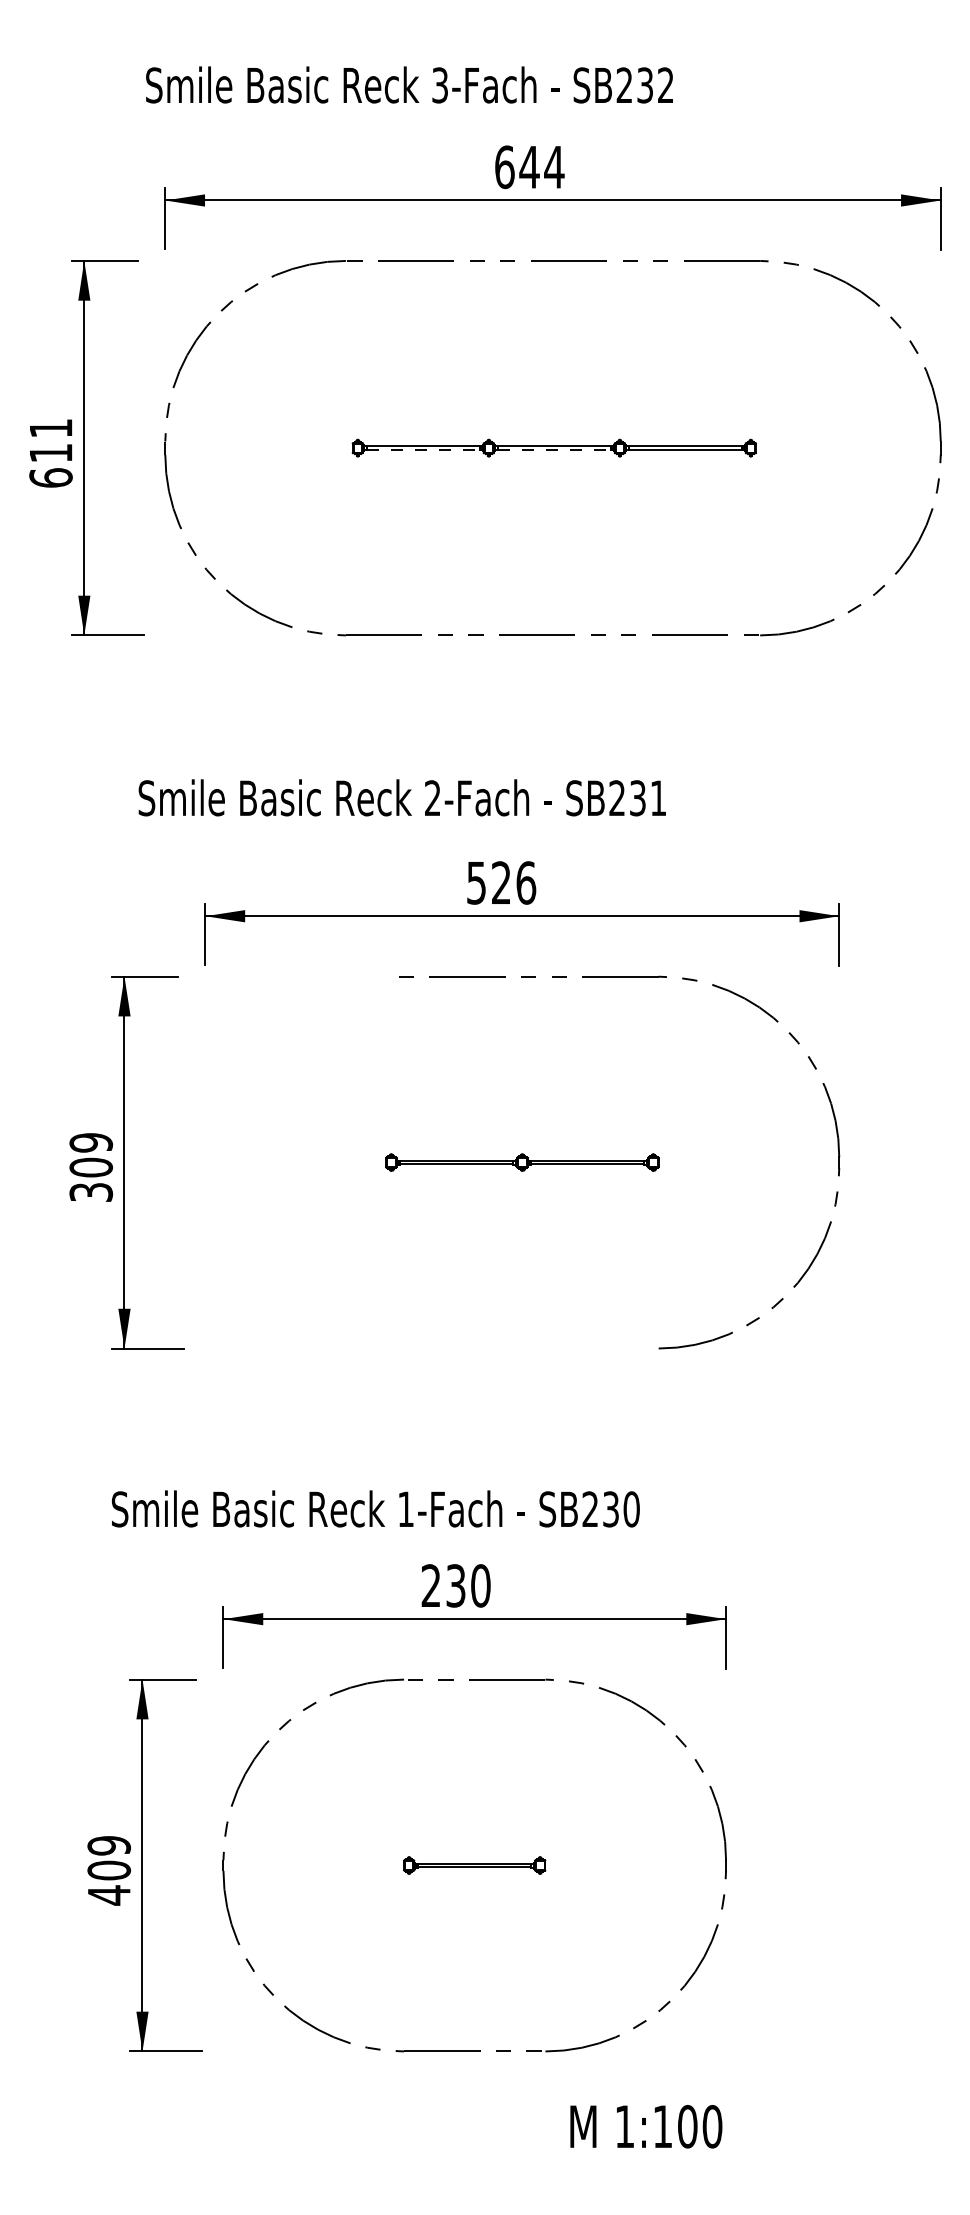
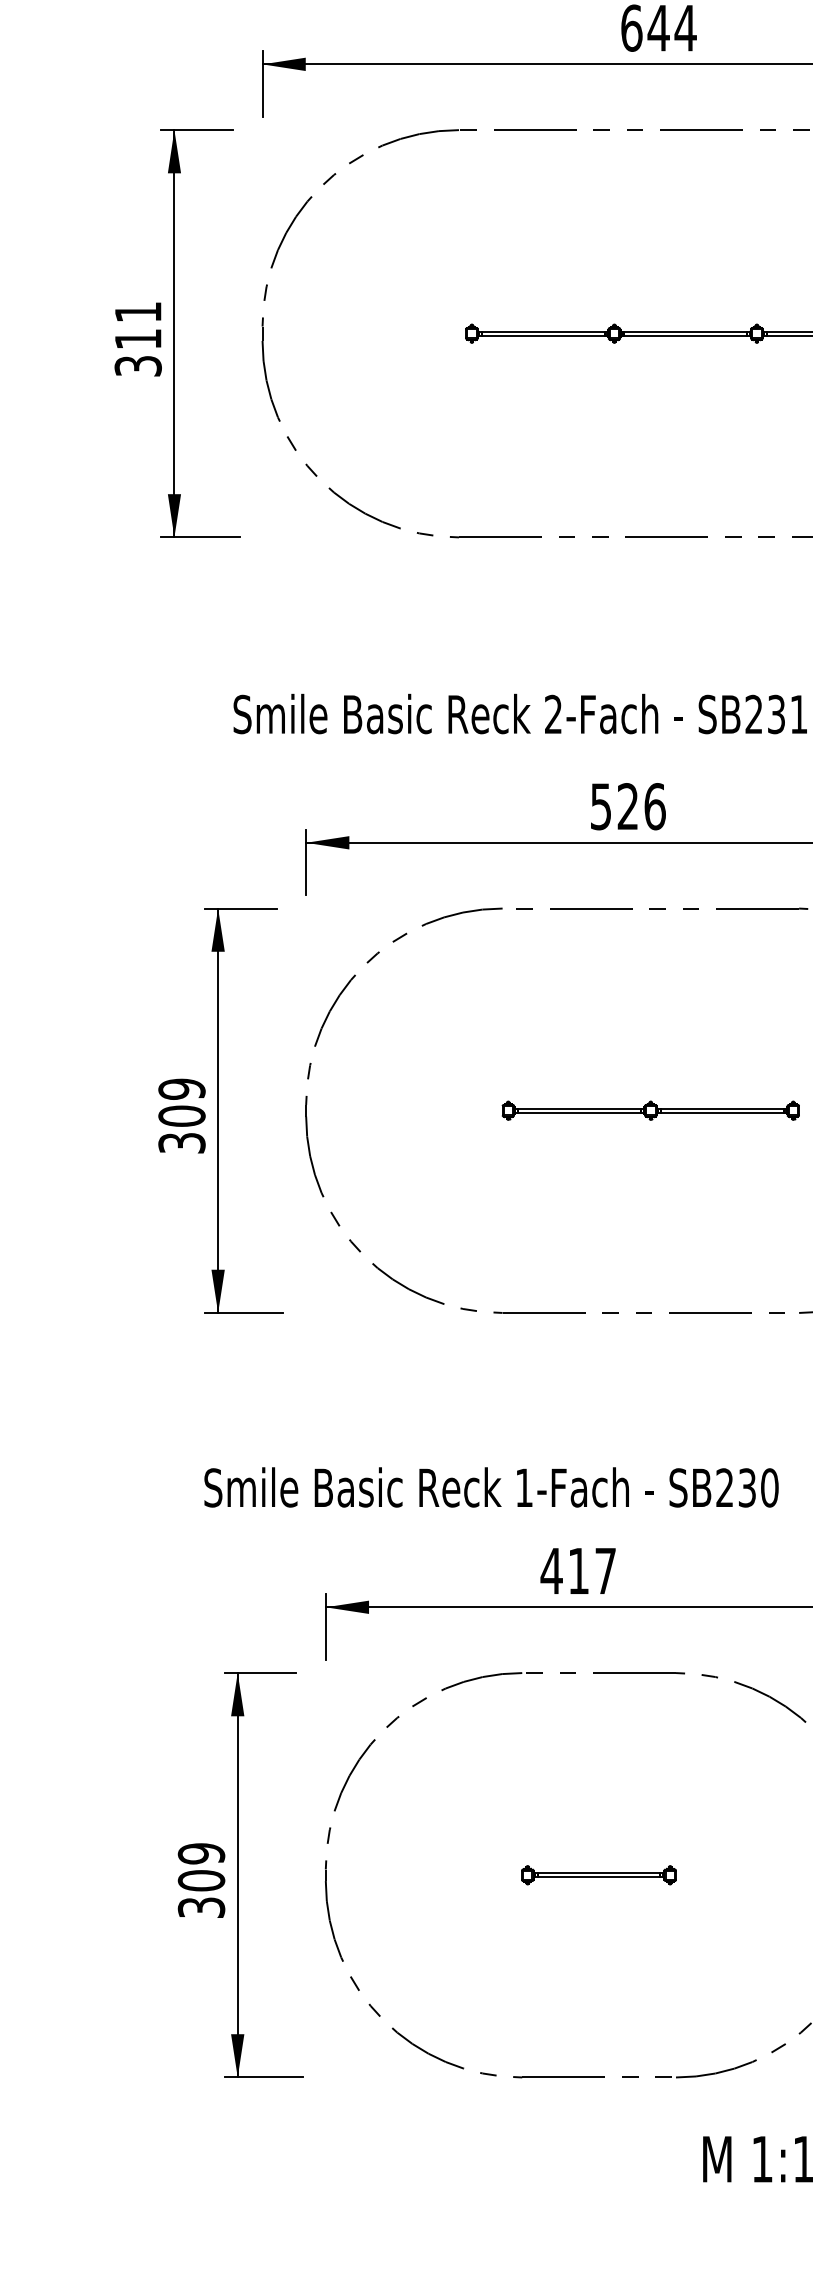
line: (423, 450) -> (543, 336), dashed -> solid
line: (554, 450) -> (685, 336), dashed -> solid
text: (50, 477) -> (137, 365), 611 -> 311
part: (424, 1348) -> (544, 1312), added
text: (455, 1585) -> (578, 1570), 230 -> 417
text: (109, 1895) -> (201, 1907), 409 -> 309

